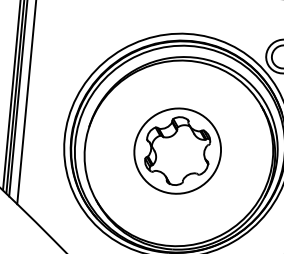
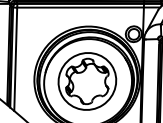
part: (177, 151) -> (87, 81), size x1.43

